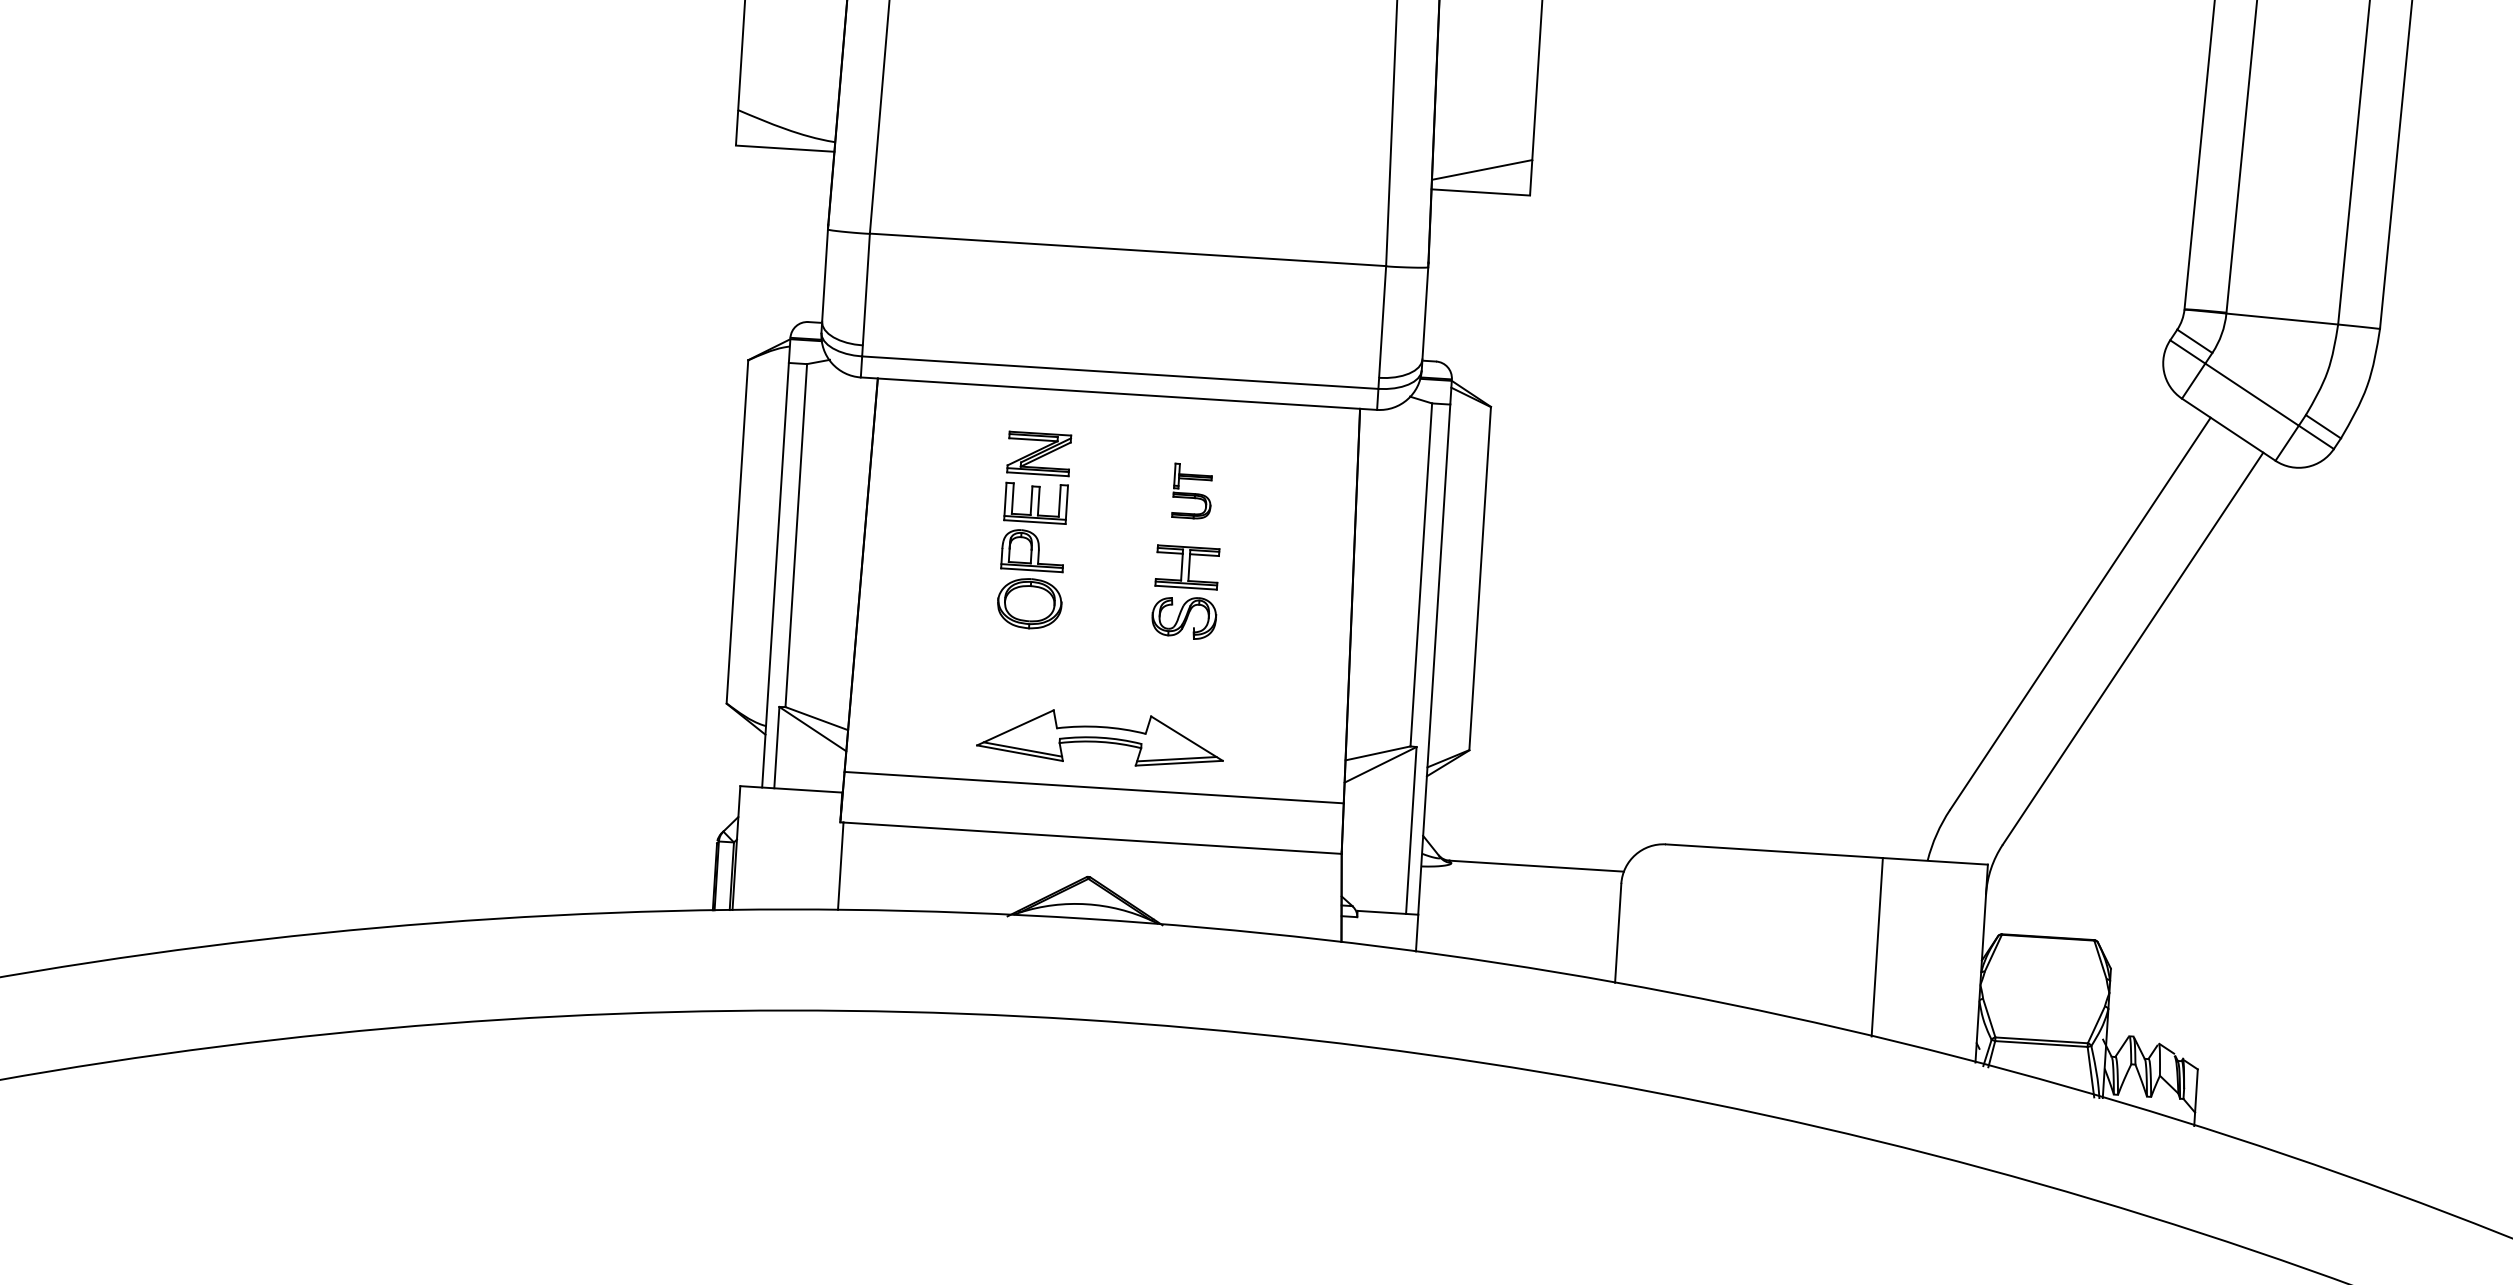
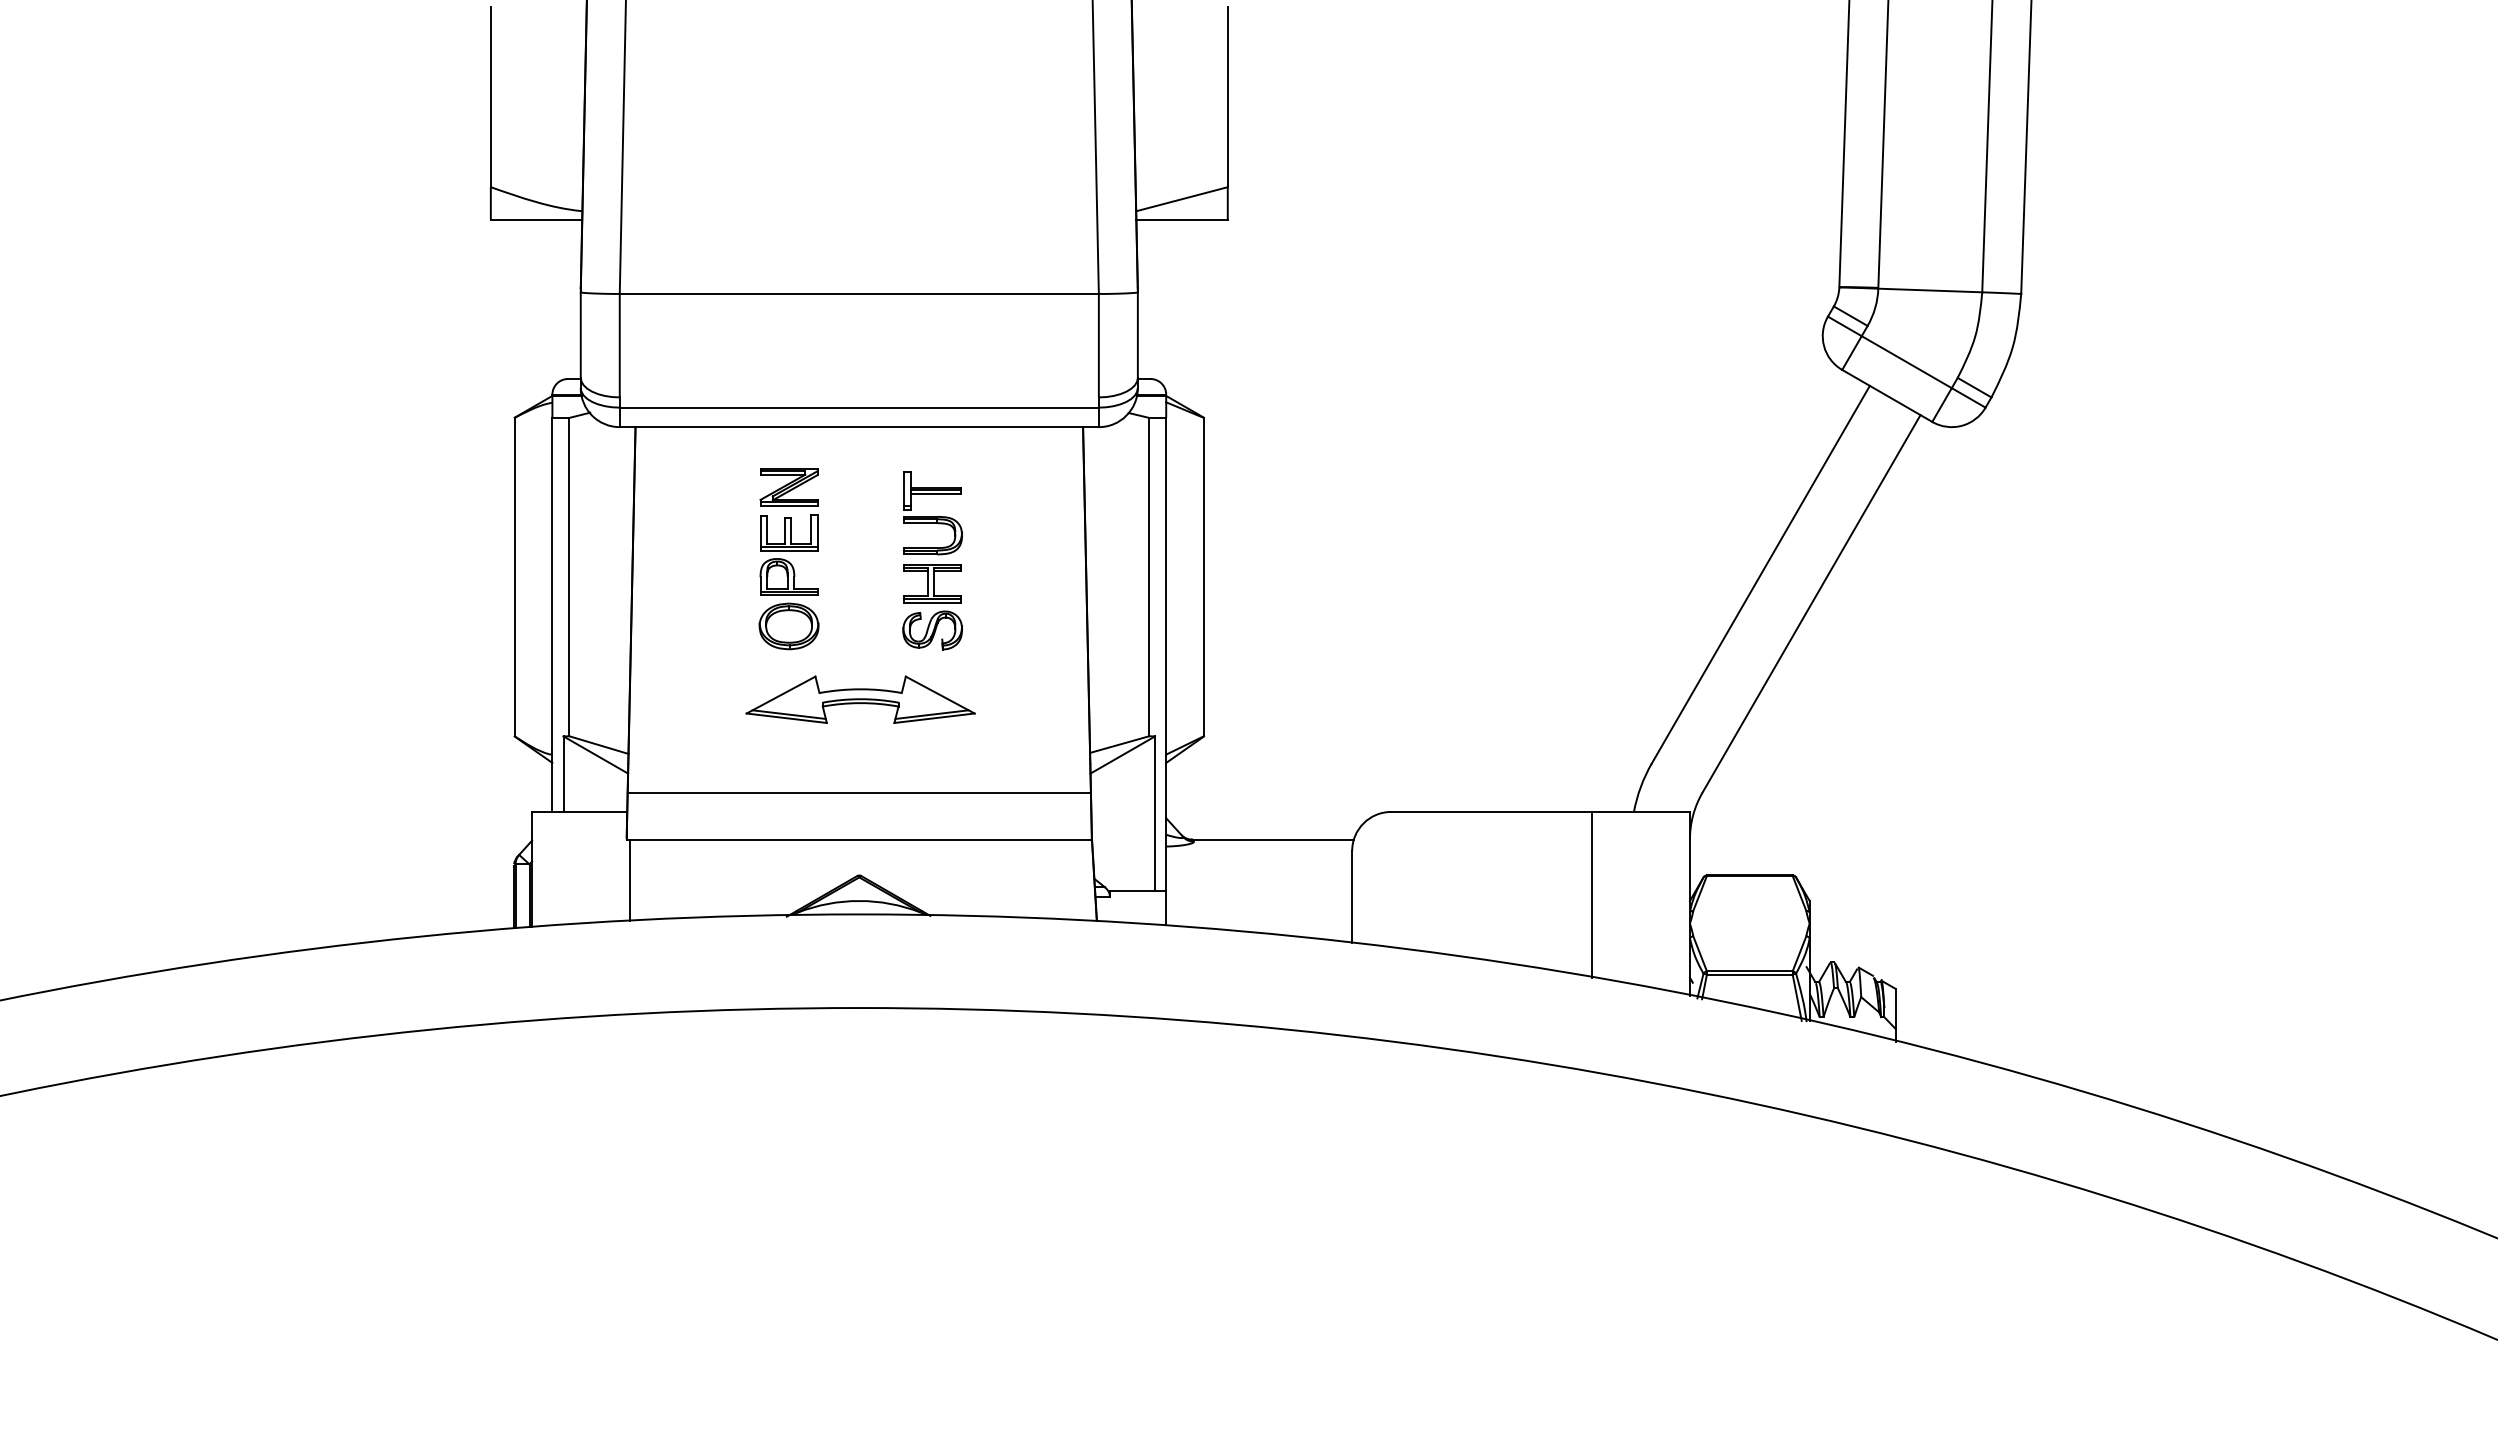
part: (1191, 491) -> (932, 513), size x1.67
part: (1100, 738) -> (860, 699), moved

